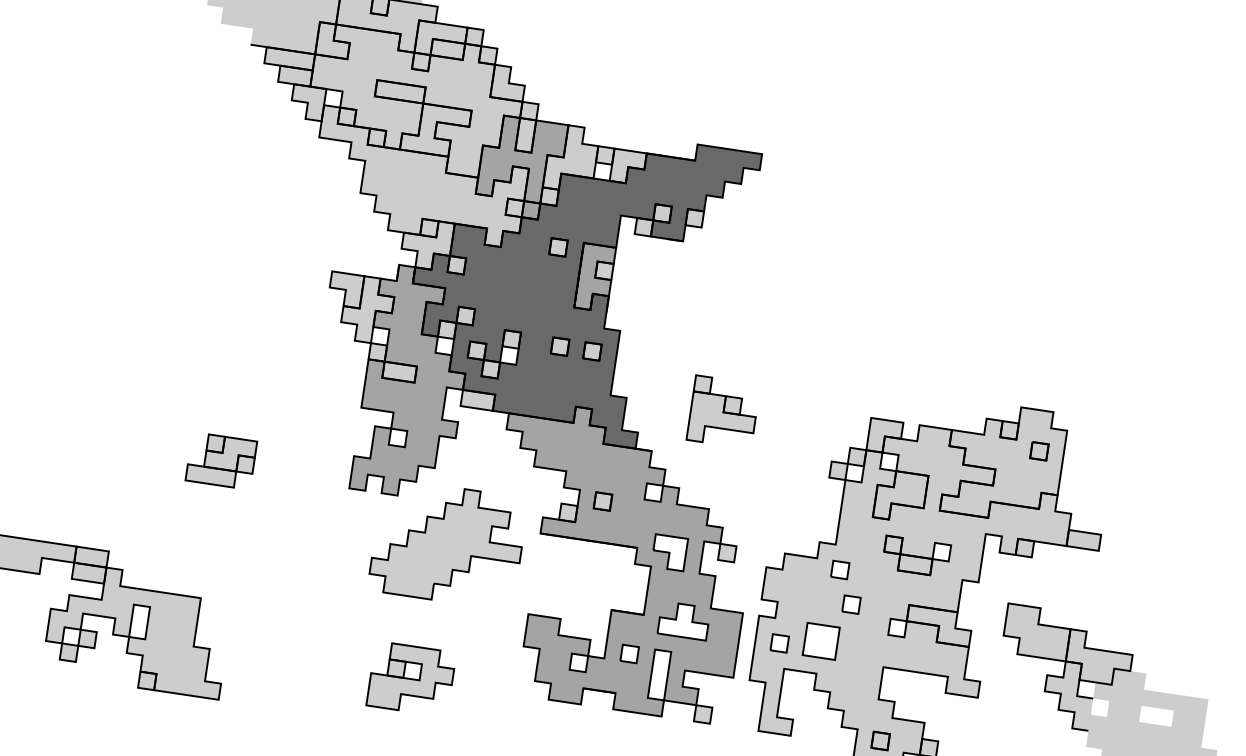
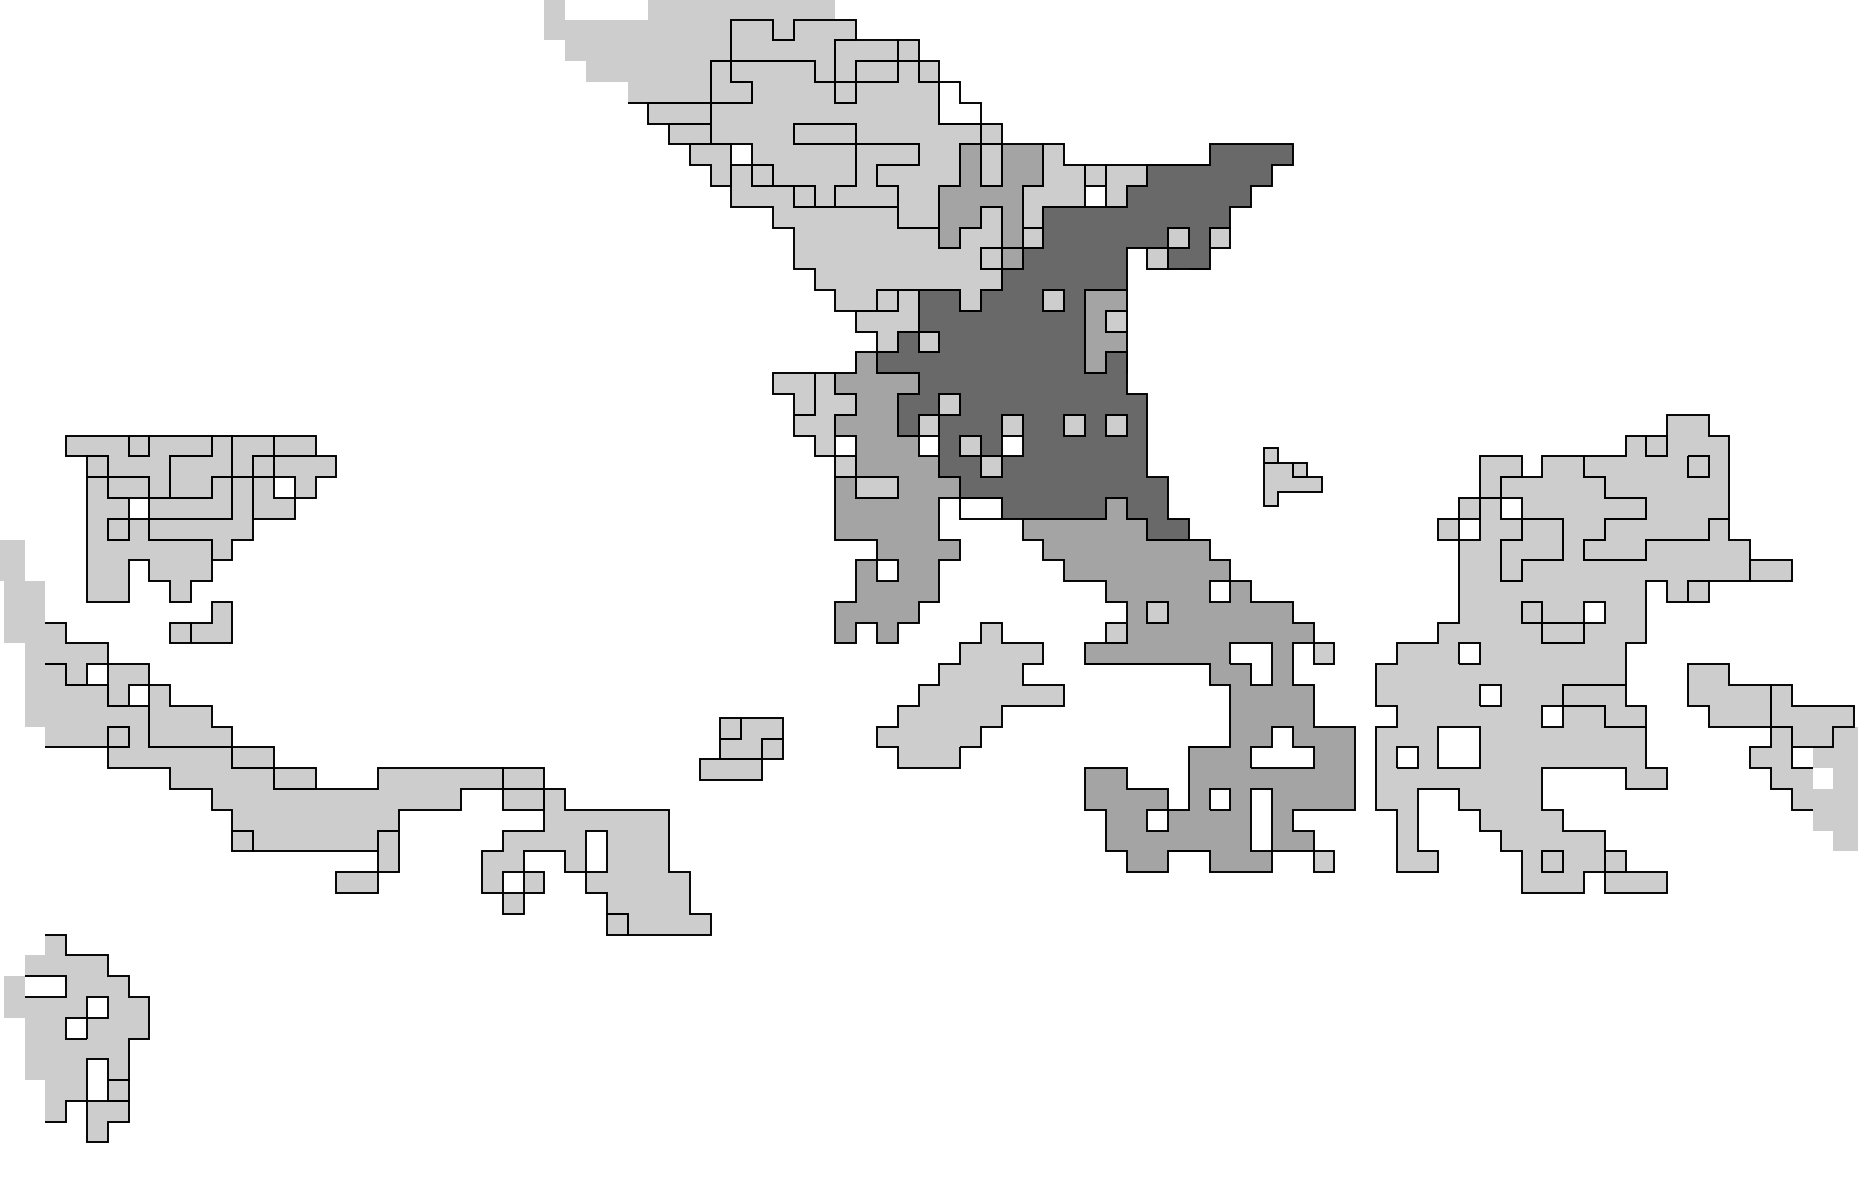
fill: (508, 82) -> (959, 102), removed
fill: (477, 399) -> (980, 507), removed
part: (723, 412) -> (1292, 477), size x0.7
part: (221, 460) -> (741, 748), moved
part: (411, 679) -> (949, 872), removed

